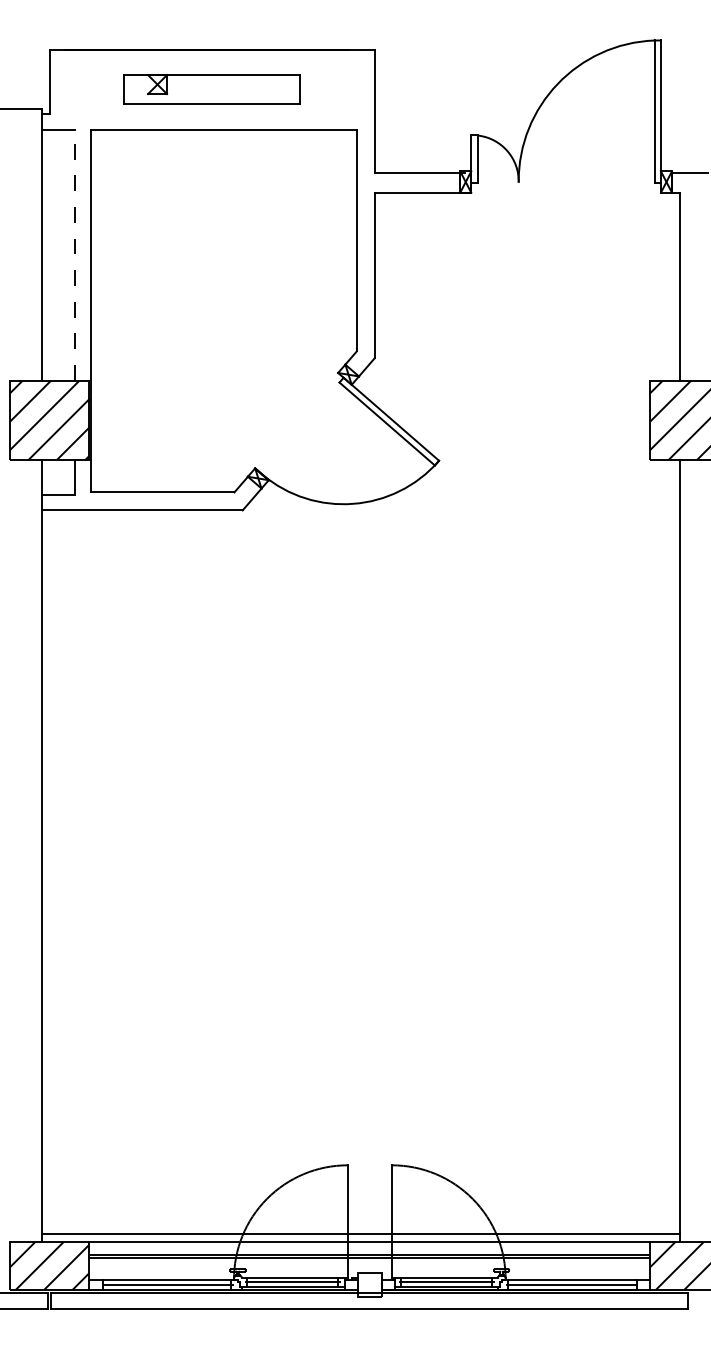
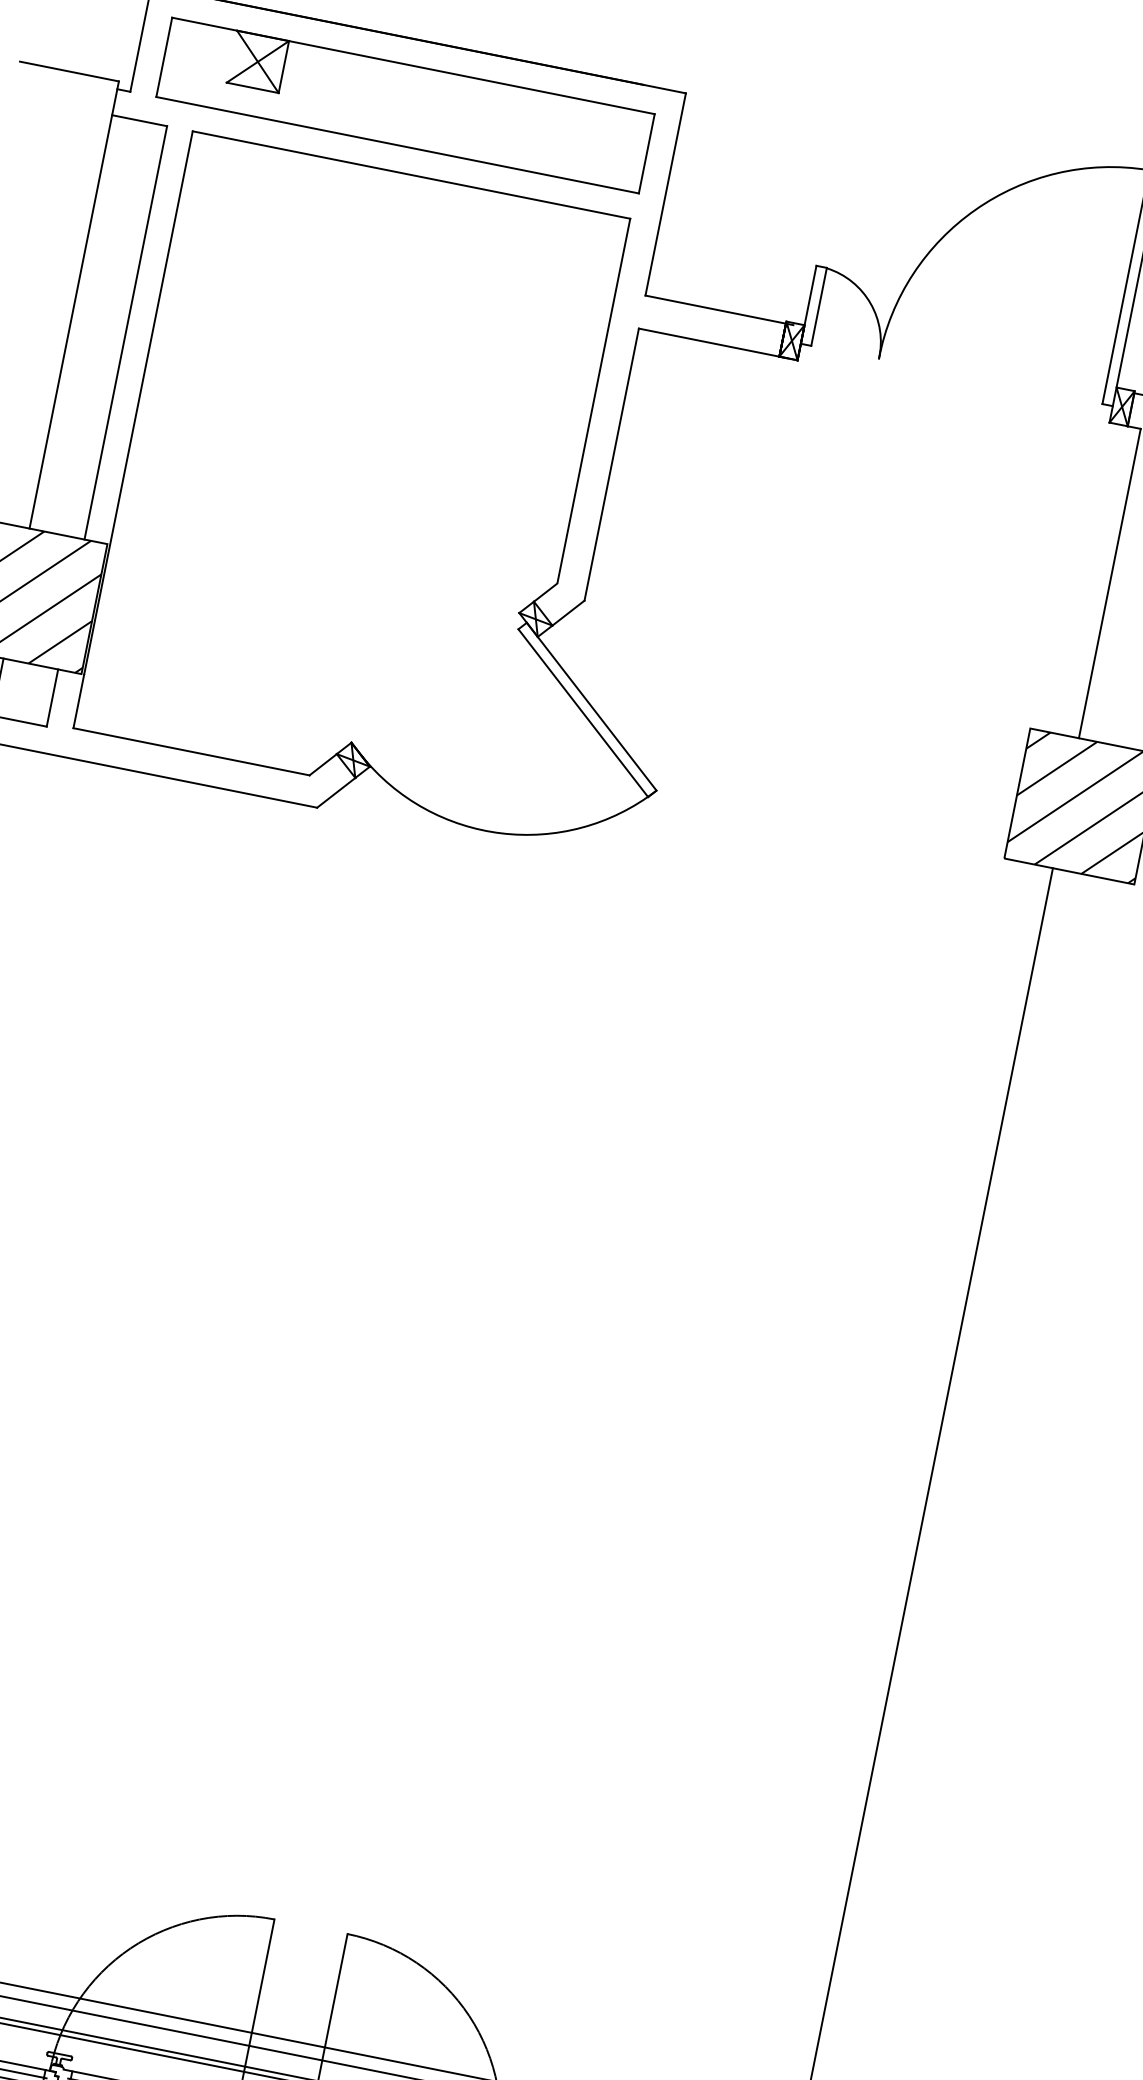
part: (212, 89) -> (405, 105), size x1.67
line: (75, 255) -> (125, 333), dashed -> solid

